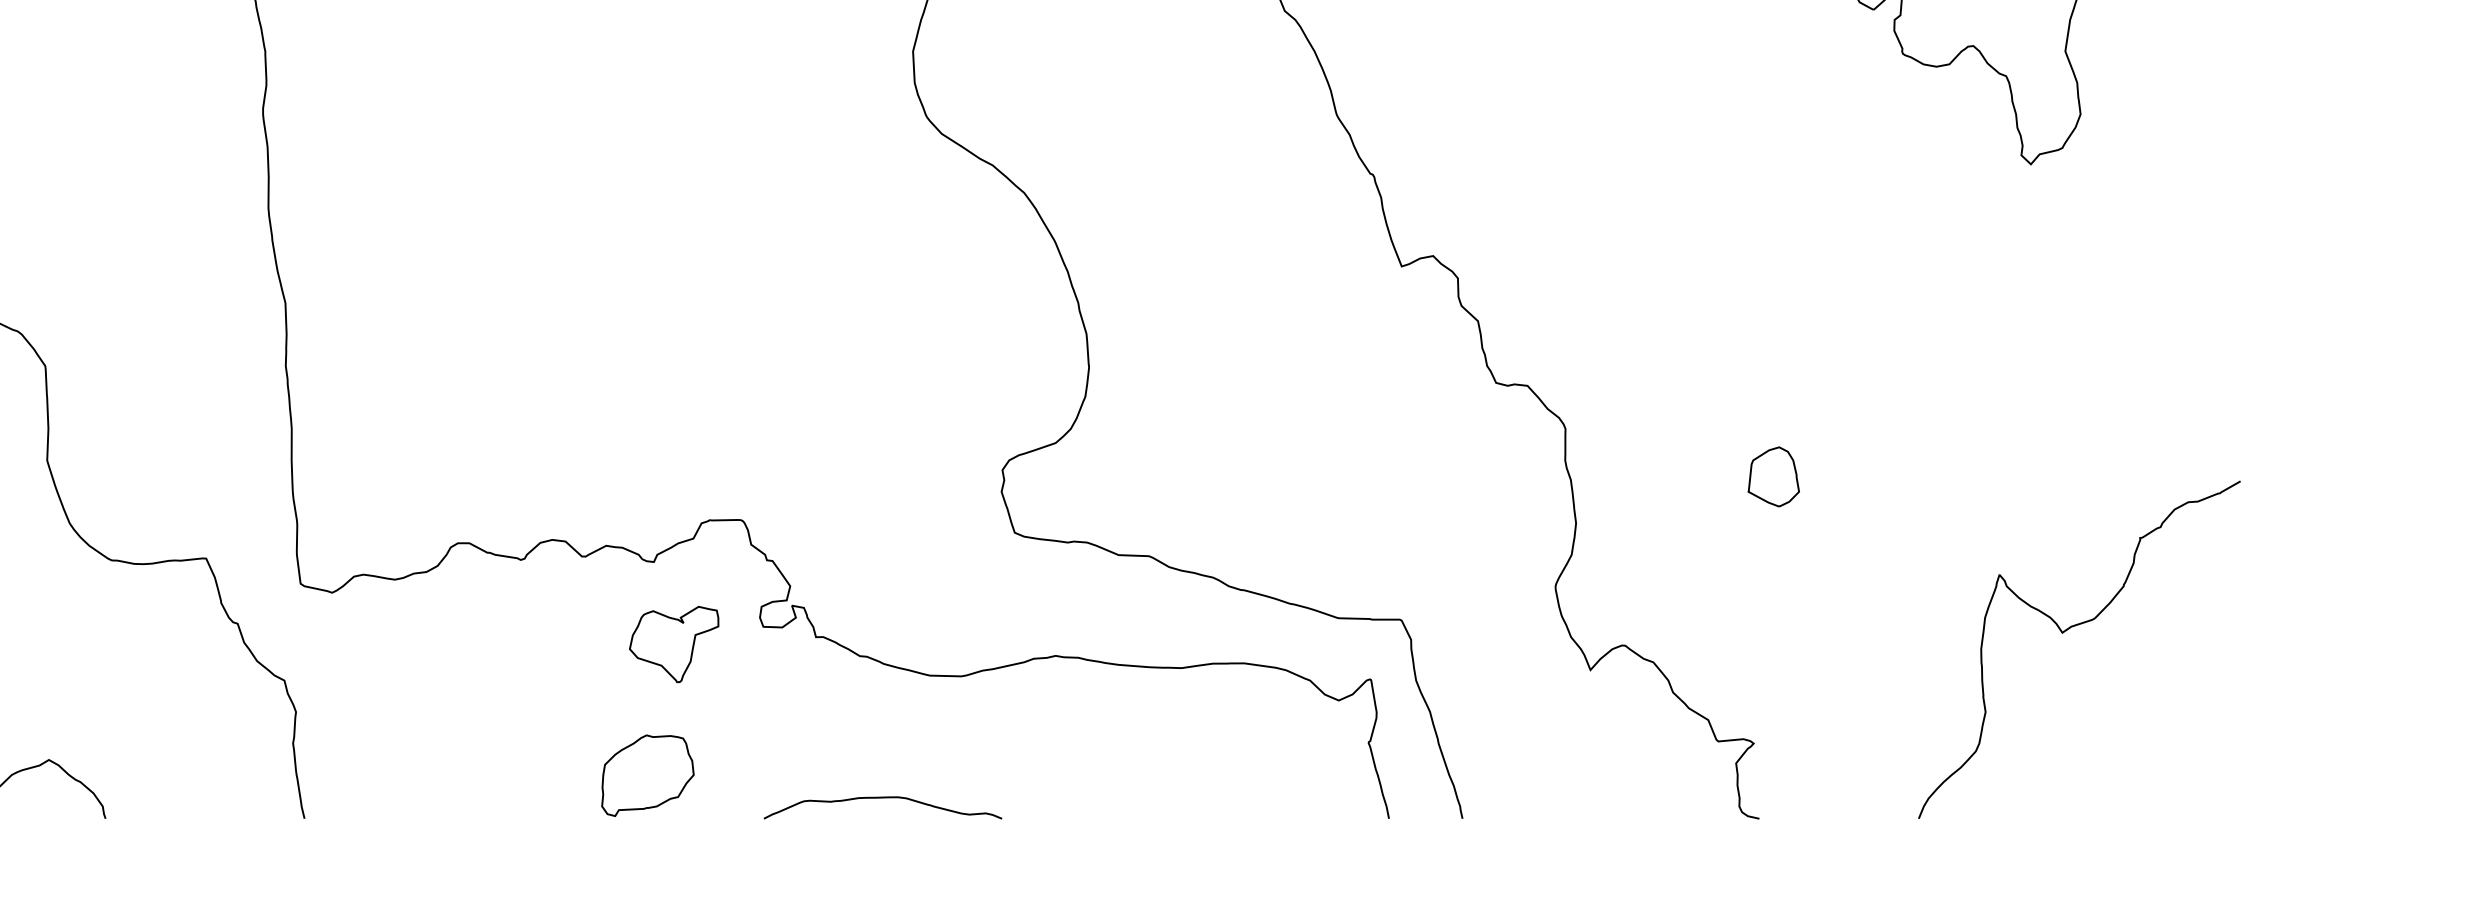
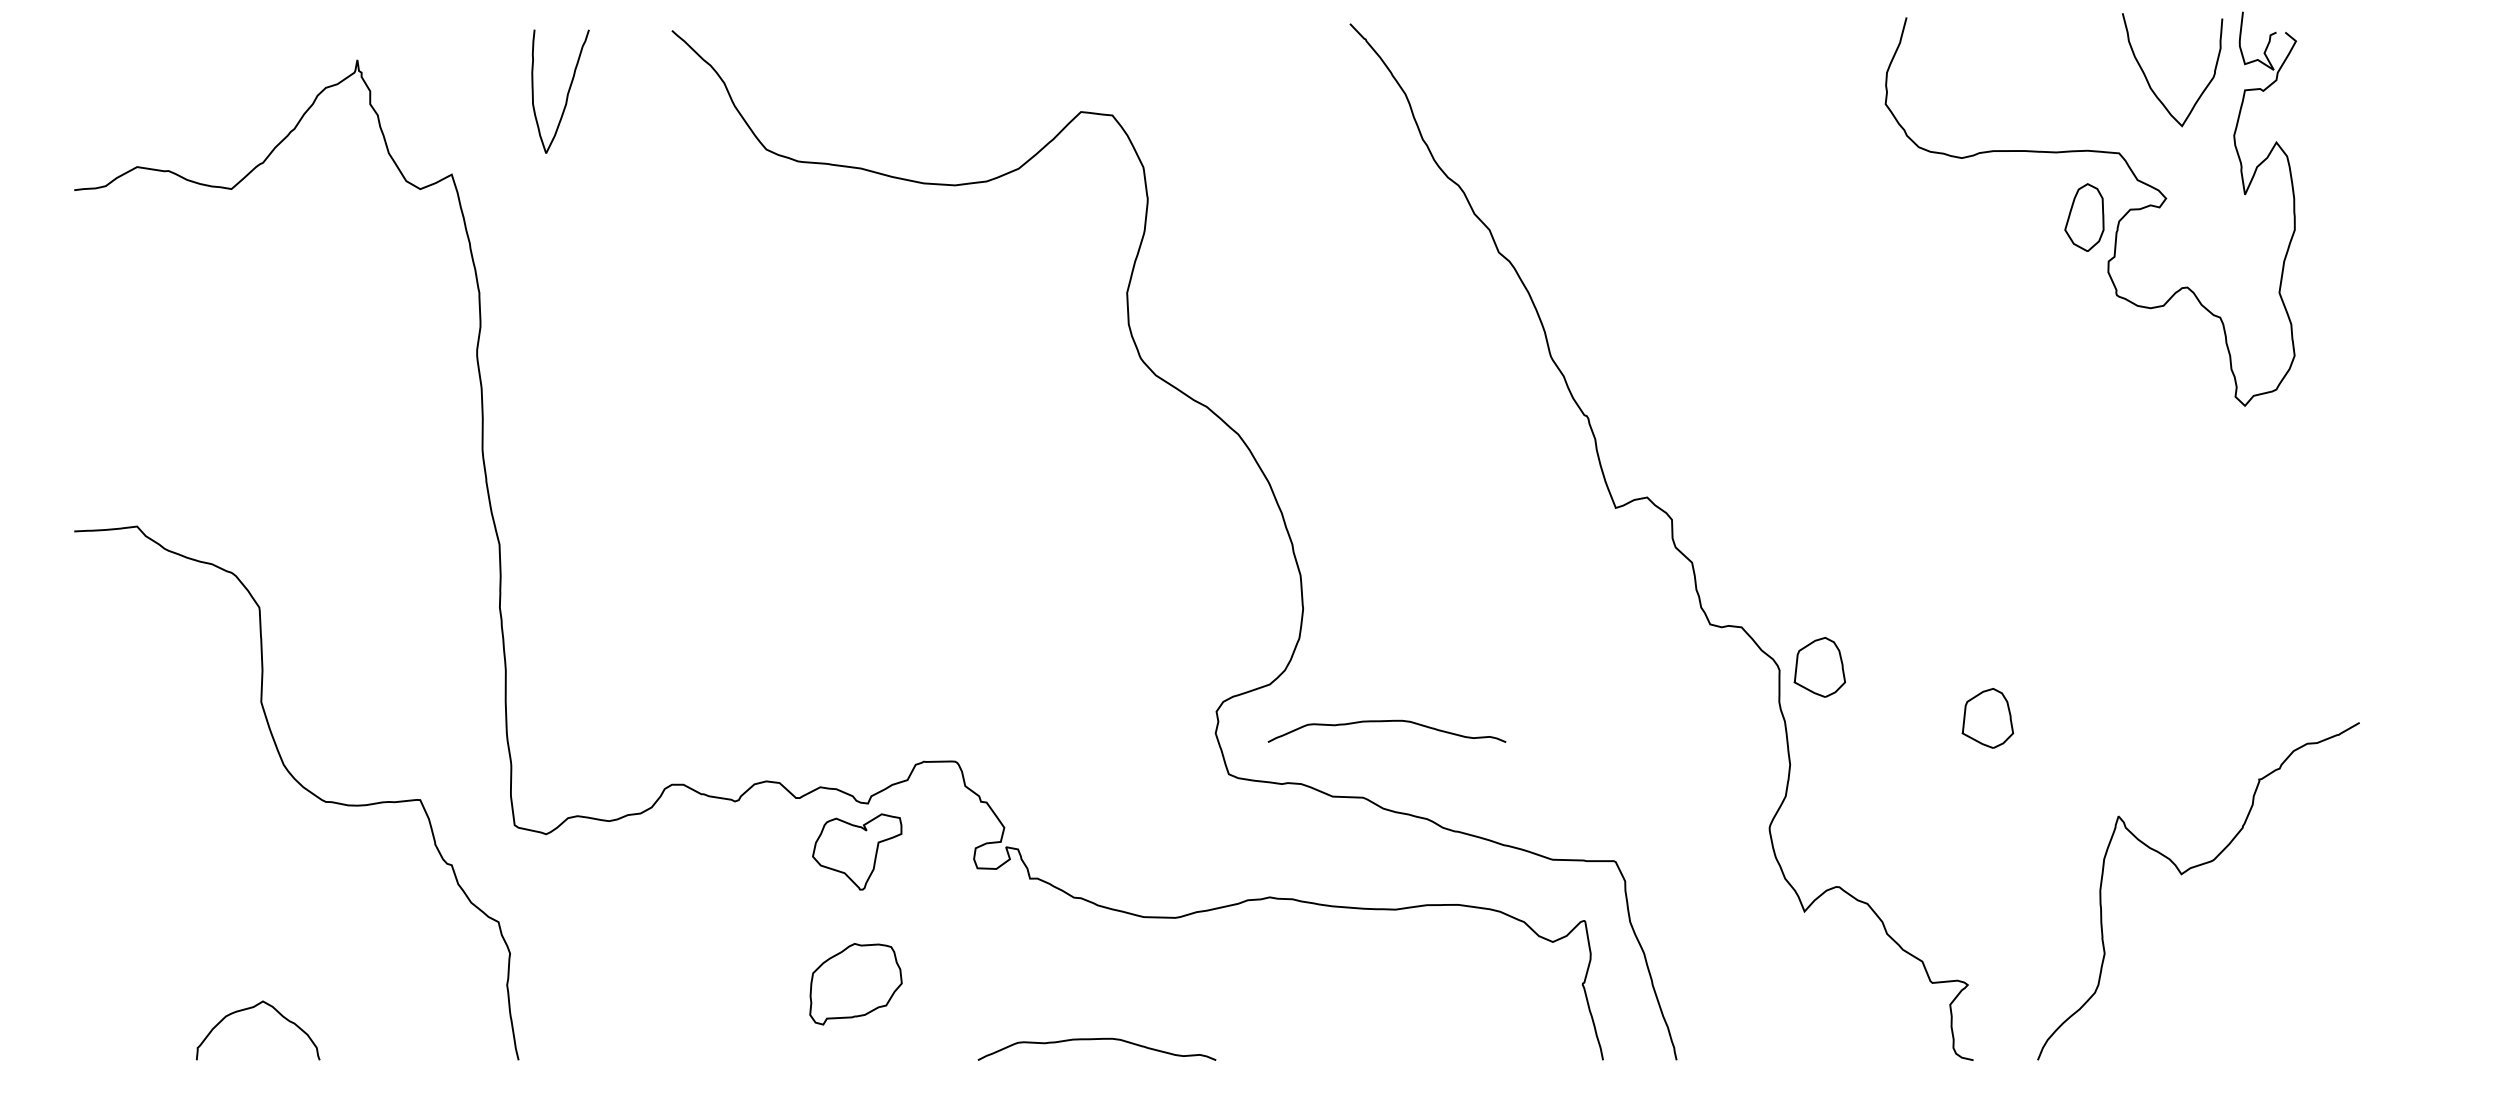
part: (1605, 426) -> (1819, 667), added
curve: (1168, 481) -> (1382, 722), added
curve: (2064, 633) -> (2183, 874), moved
part: (674, 644) -> (857, 851), moved
part: (647, 776) -> (855, 984), moved

